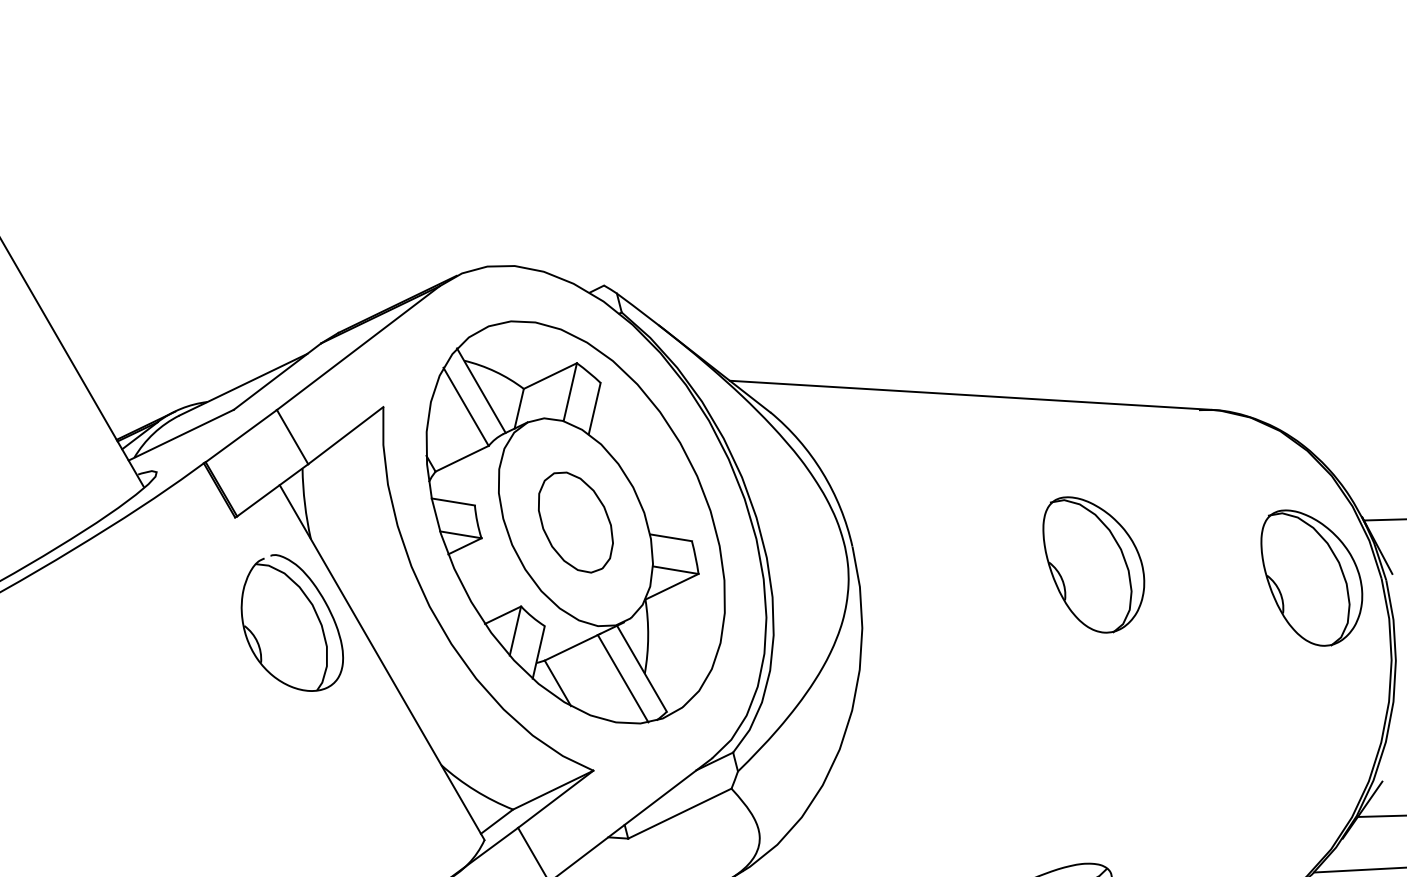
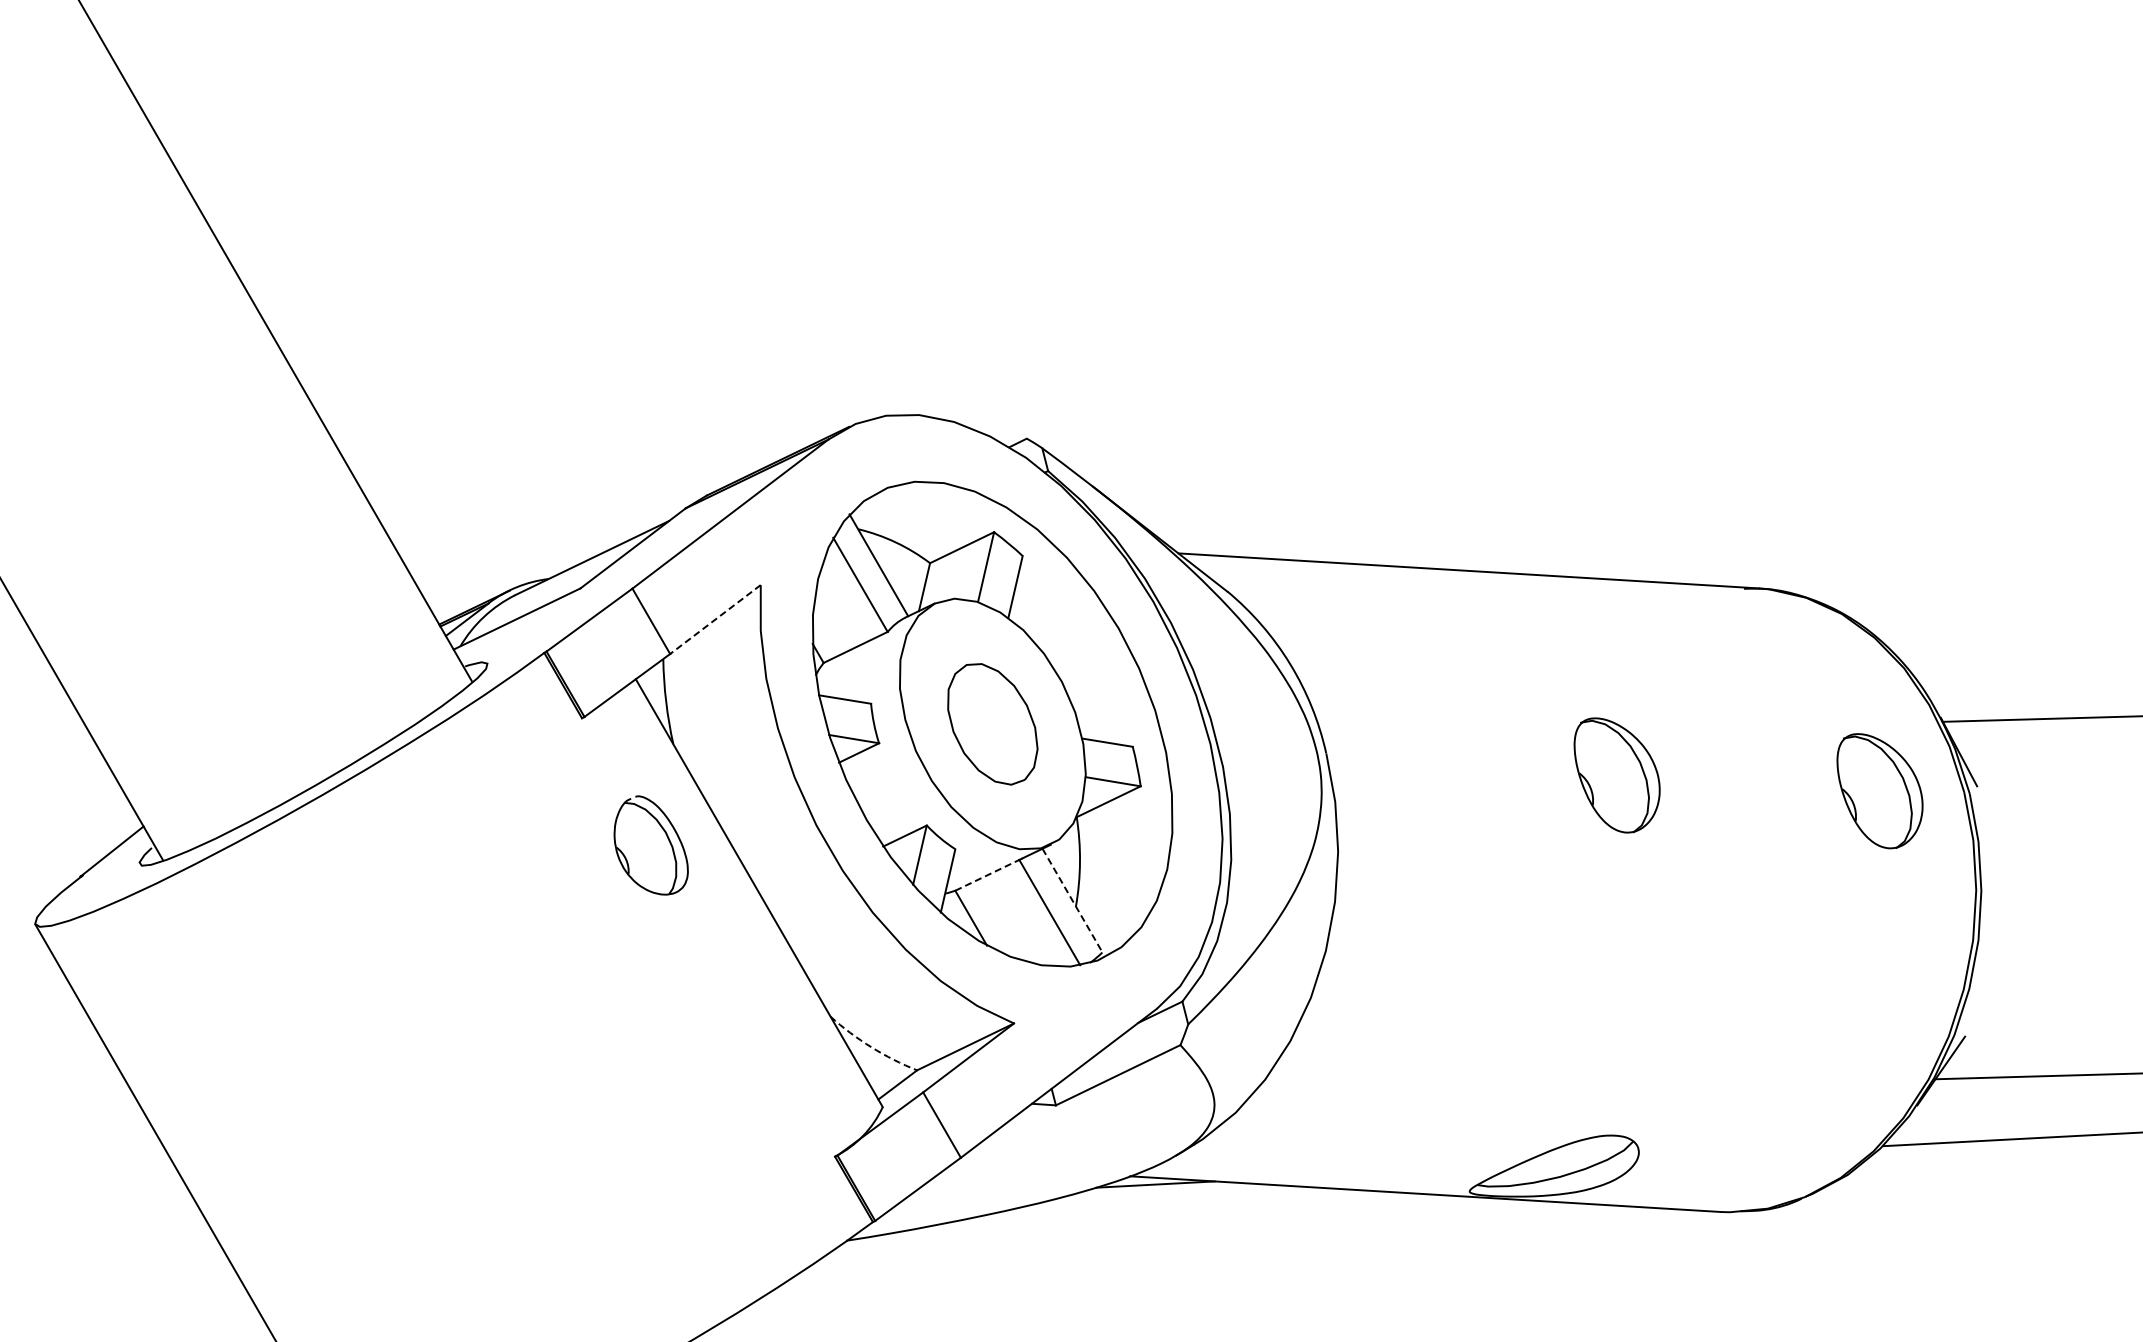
line: (345, 435) -> (715, 619), solid -> dashed
part: (1093, 565) -> (1616, 775), size x0.7
part: (1311, 577) -> (1879, 790), size x0.7
part: (292, 623) -> (651, 845), size x0.6
line: (571, 647) -> (987, 875), solid -> dashed
line: (641, 668) -> (1072, 900), solid -> dashed
arc: (475, 790) -> (871, 1047), solid -> dashed

